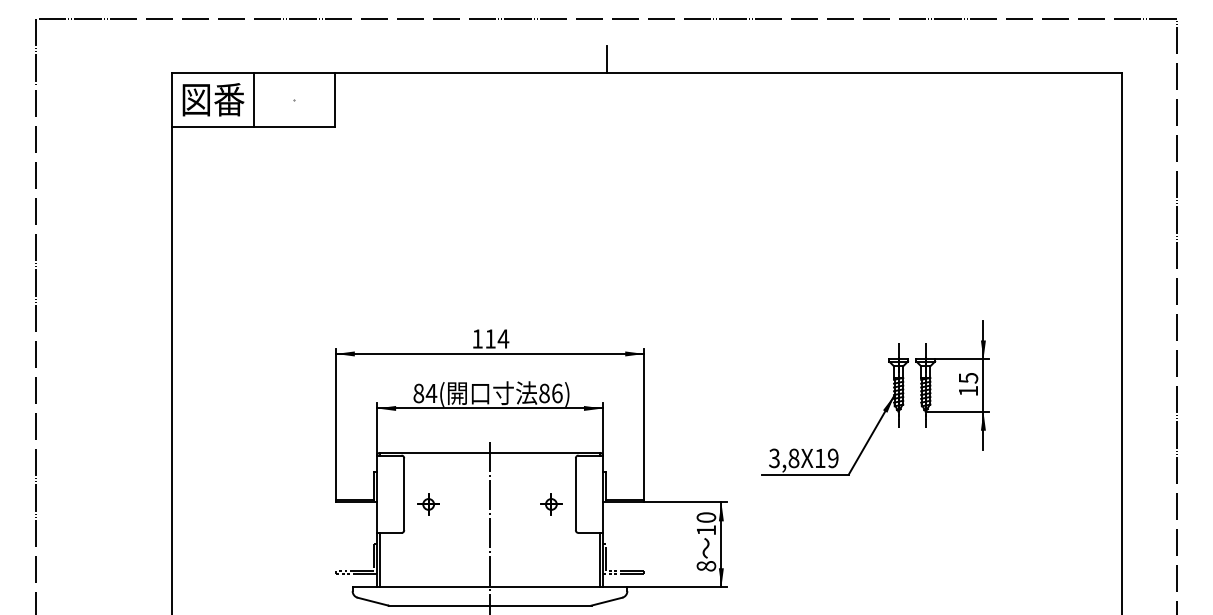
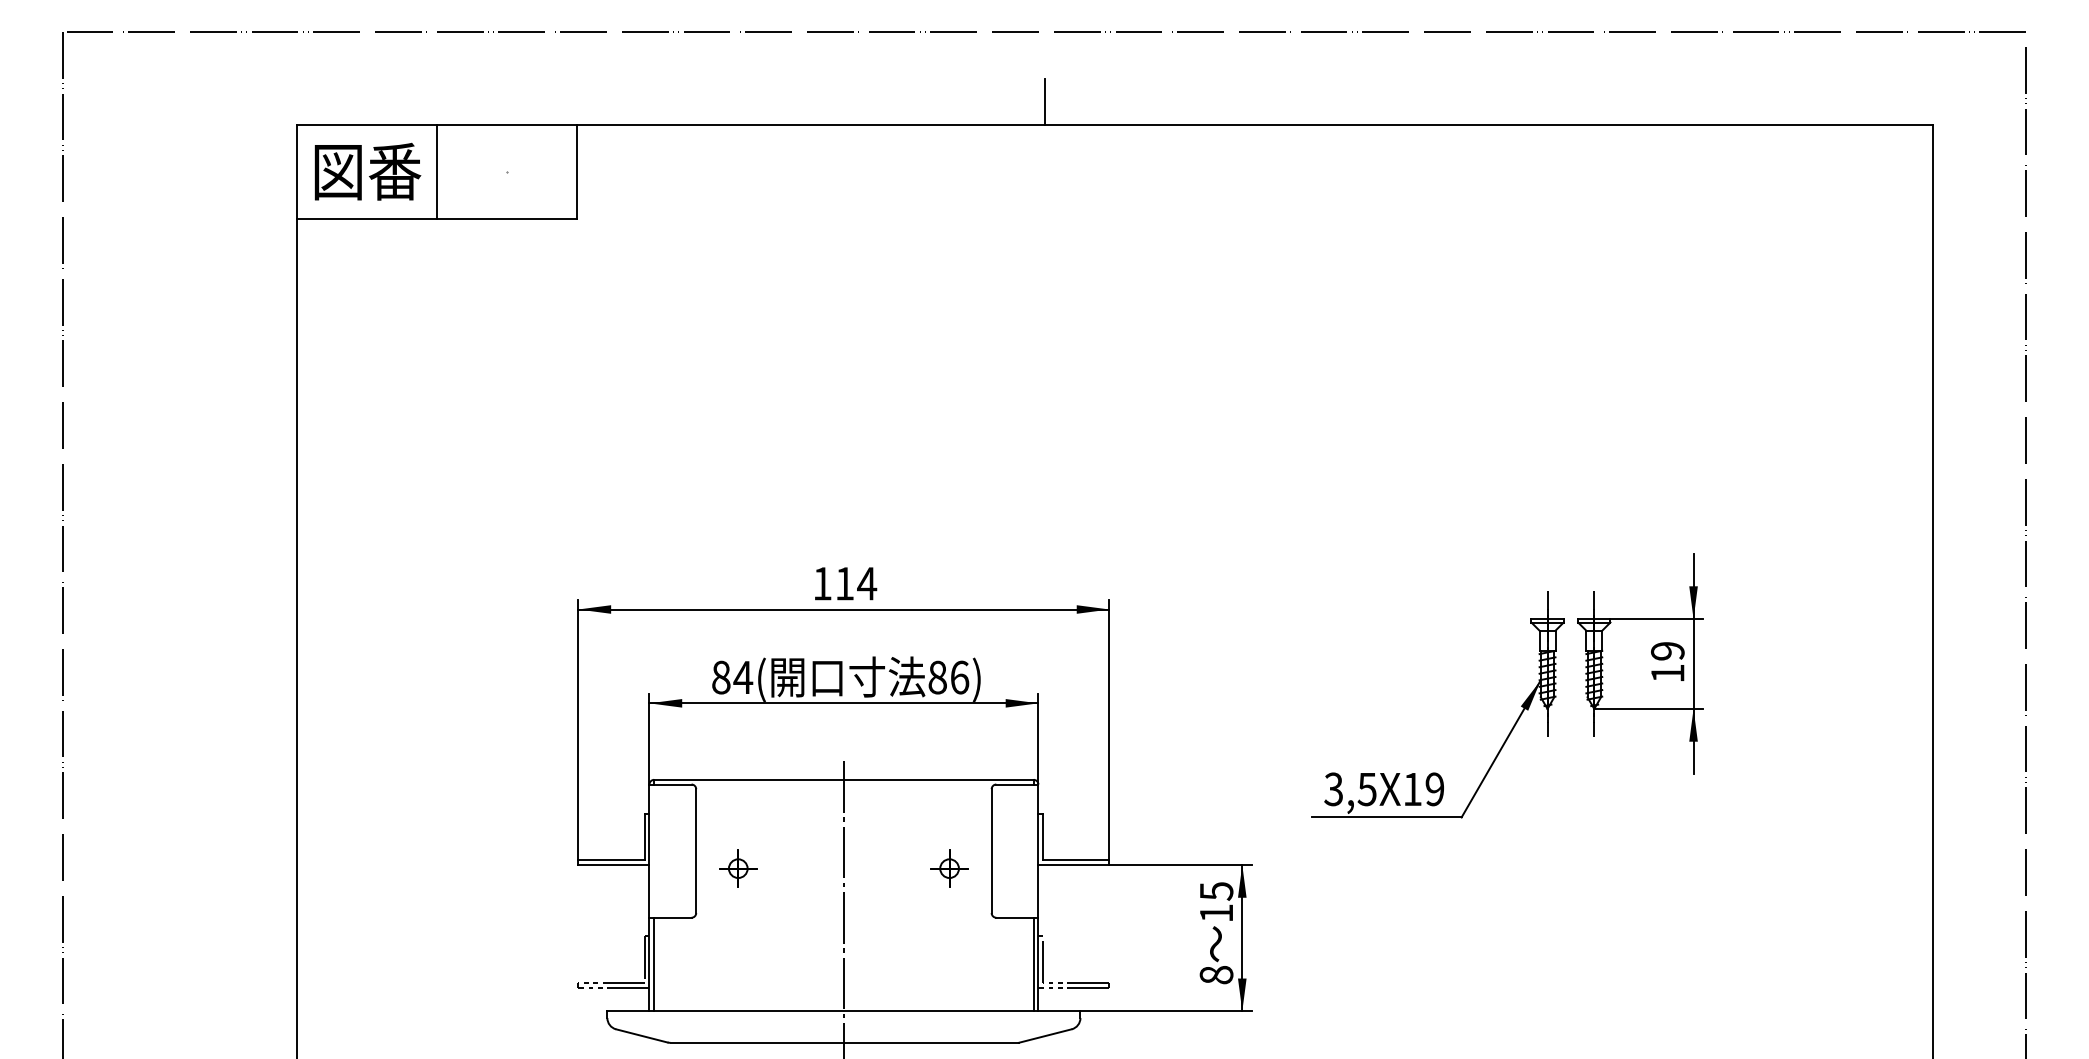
text: (968, 378) -> (1667, 651), 15 -> 19
text: (793, 458) -> (1366, 789), 3,8X19 -> 3,5X19
text: (705, 517) -> (1214, 891), 10 -> 15

